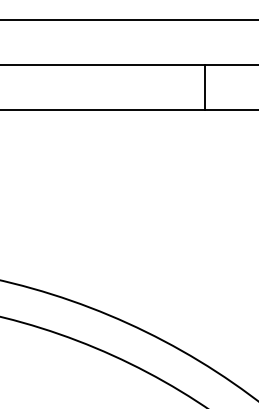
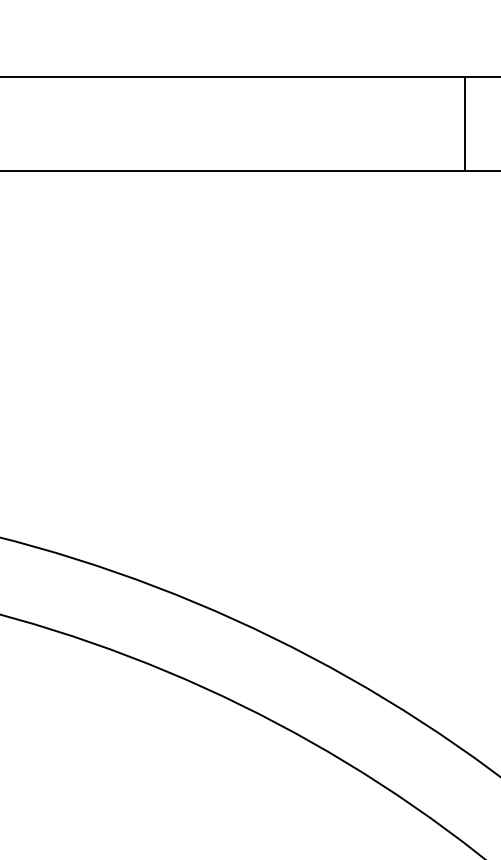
line: (204, 86) -> (463, 122), moved

